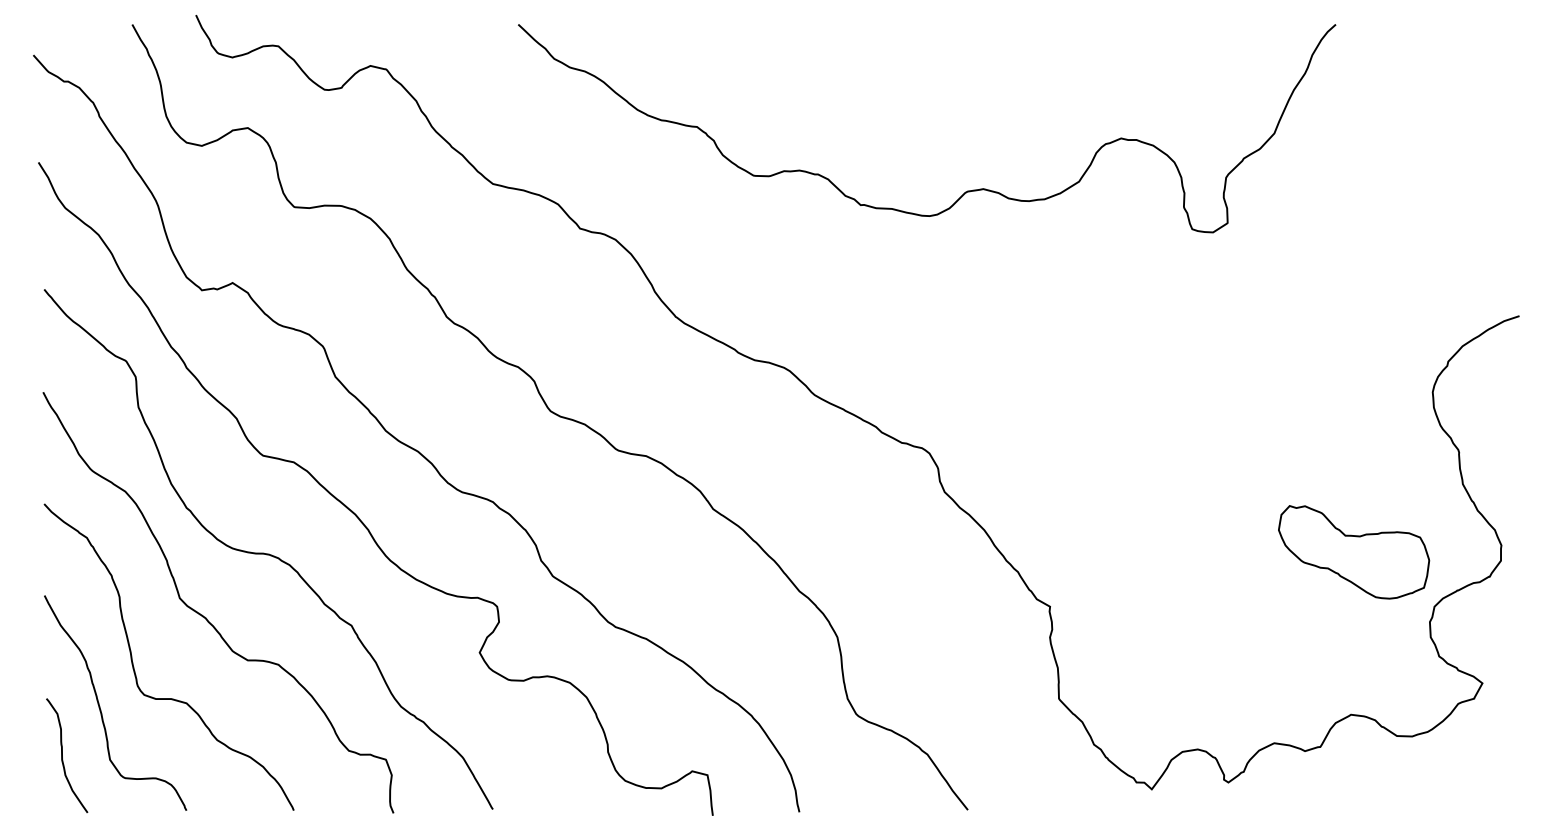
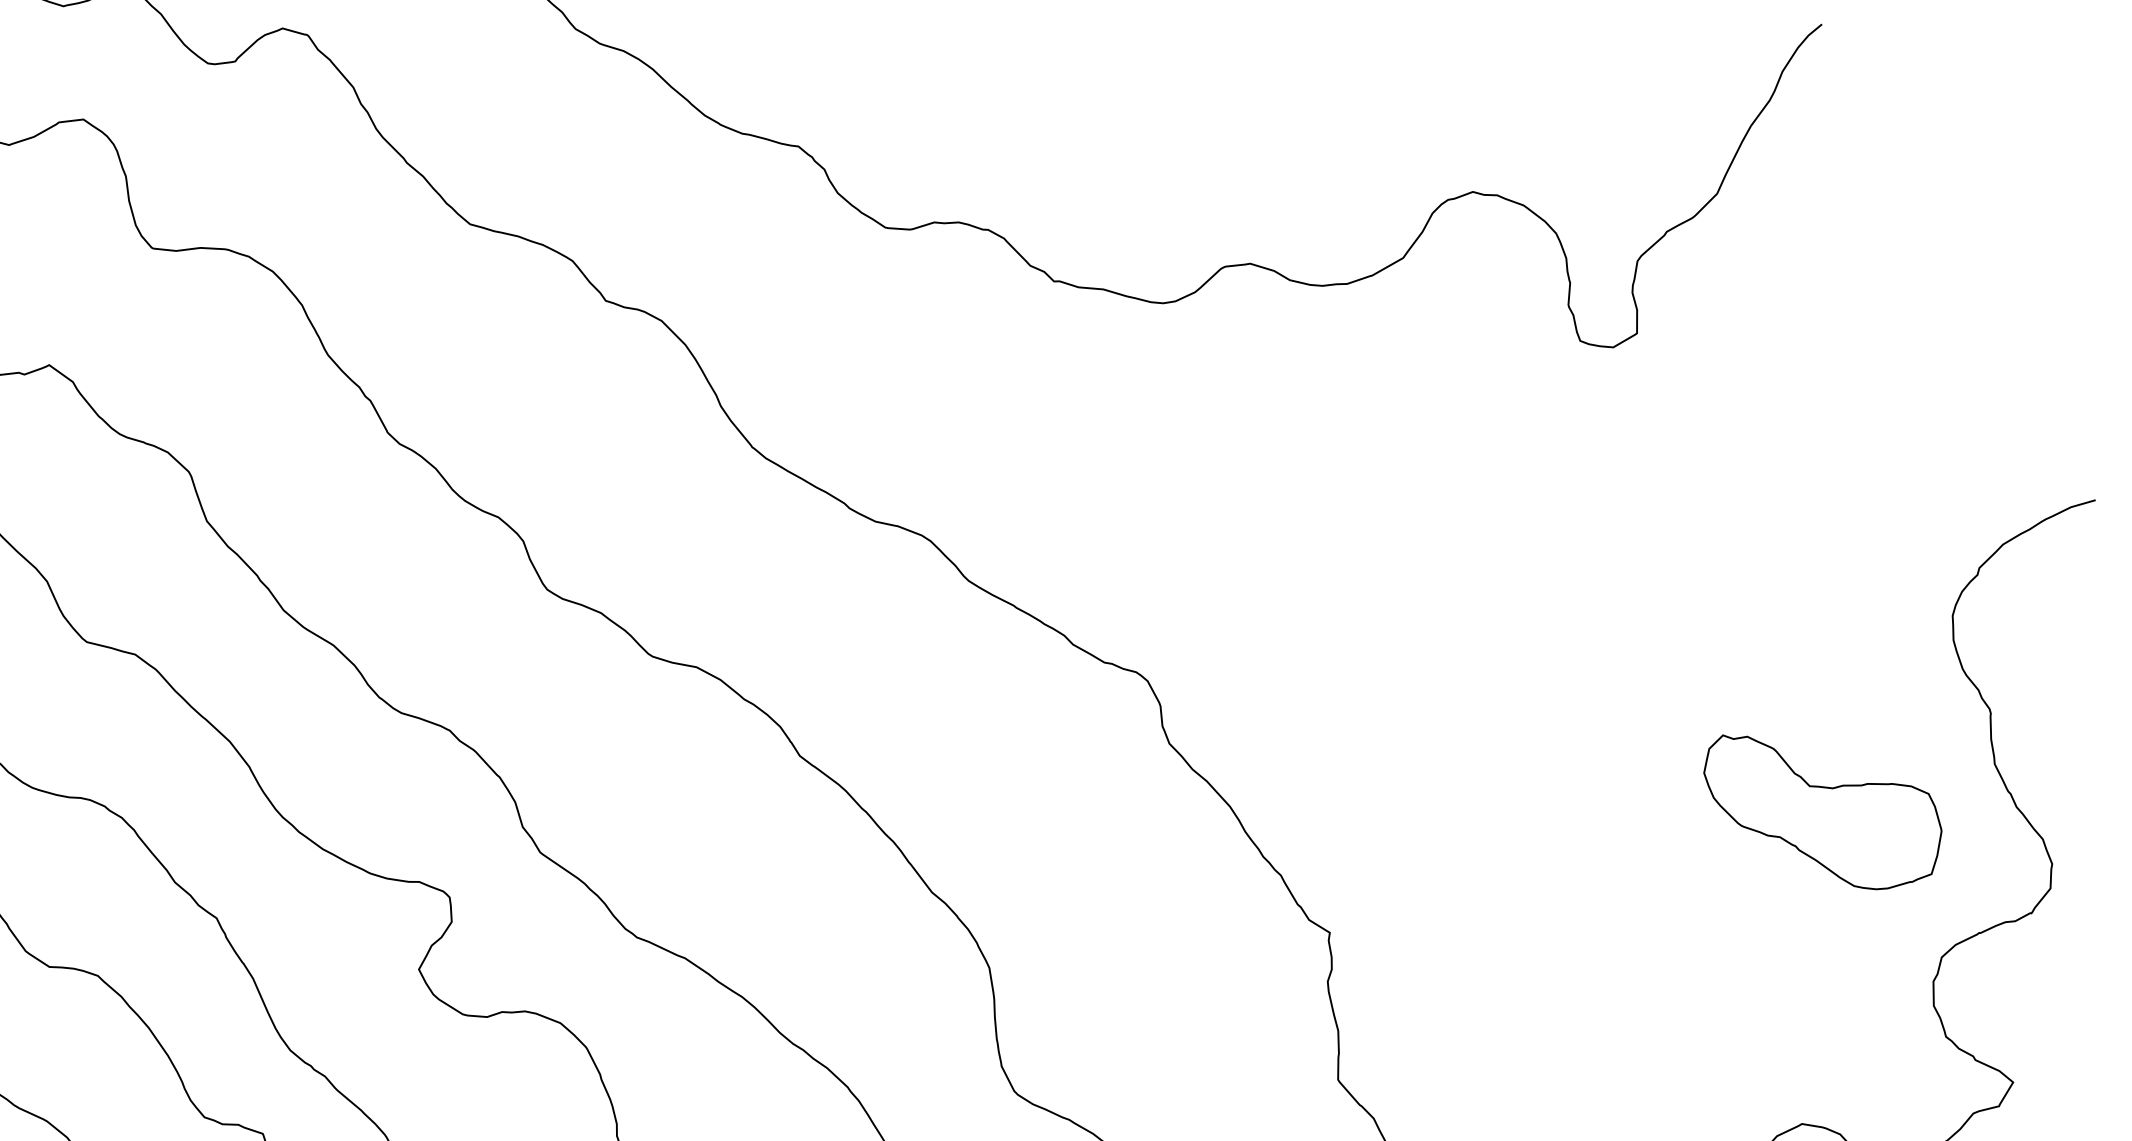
part: (1354, 552) -> (1823, 813), moved

